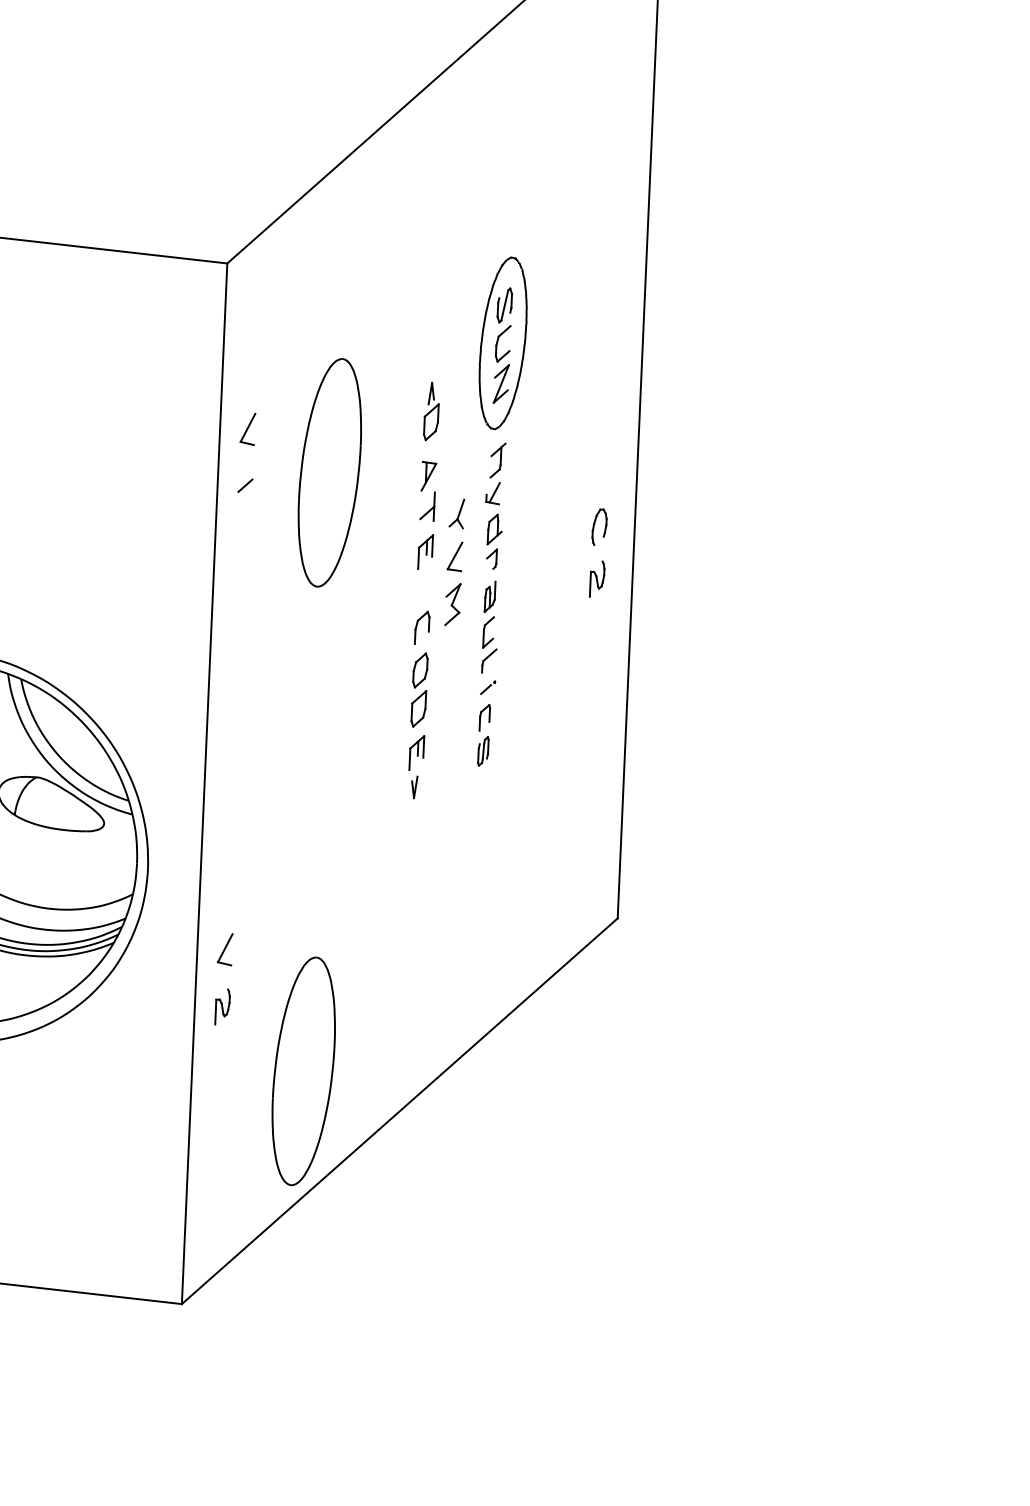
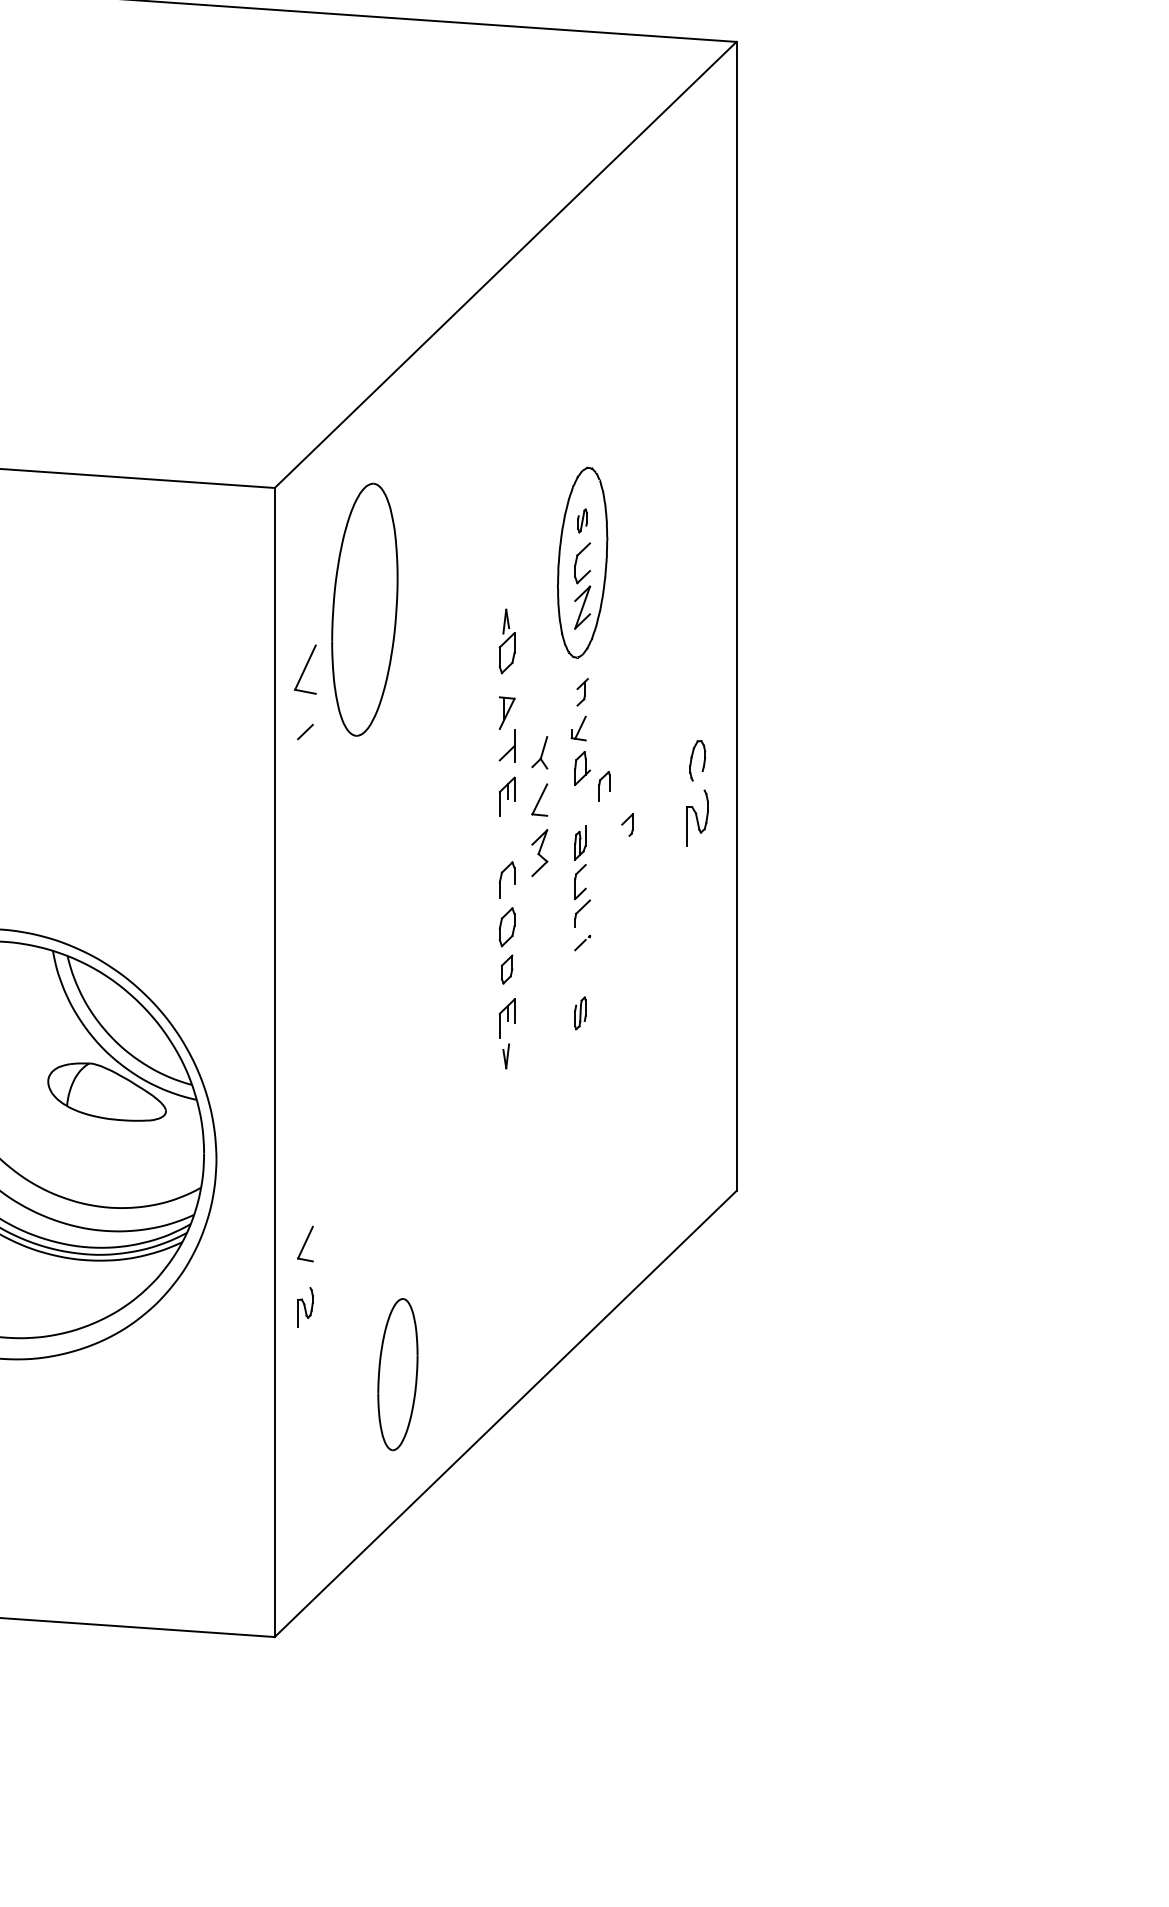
part: (504, 305) -> (582, 520), size x0.6
part: (247, 429) -> (305, 669), size x1.4
part: (497, 460) -> (582, 692), size x0.7
part: (329, 472) -> (364, 609), moved
part: (491, 558) -> (627, 824), moved
part: (597, 578) -> (697, 817), size x1.4
part: (418, 708) -> (506, 969), size x0.7
part: (484, 717) -> (604, 786), moved
part: (303, 1071) -> (397, 1374), size x0.6

